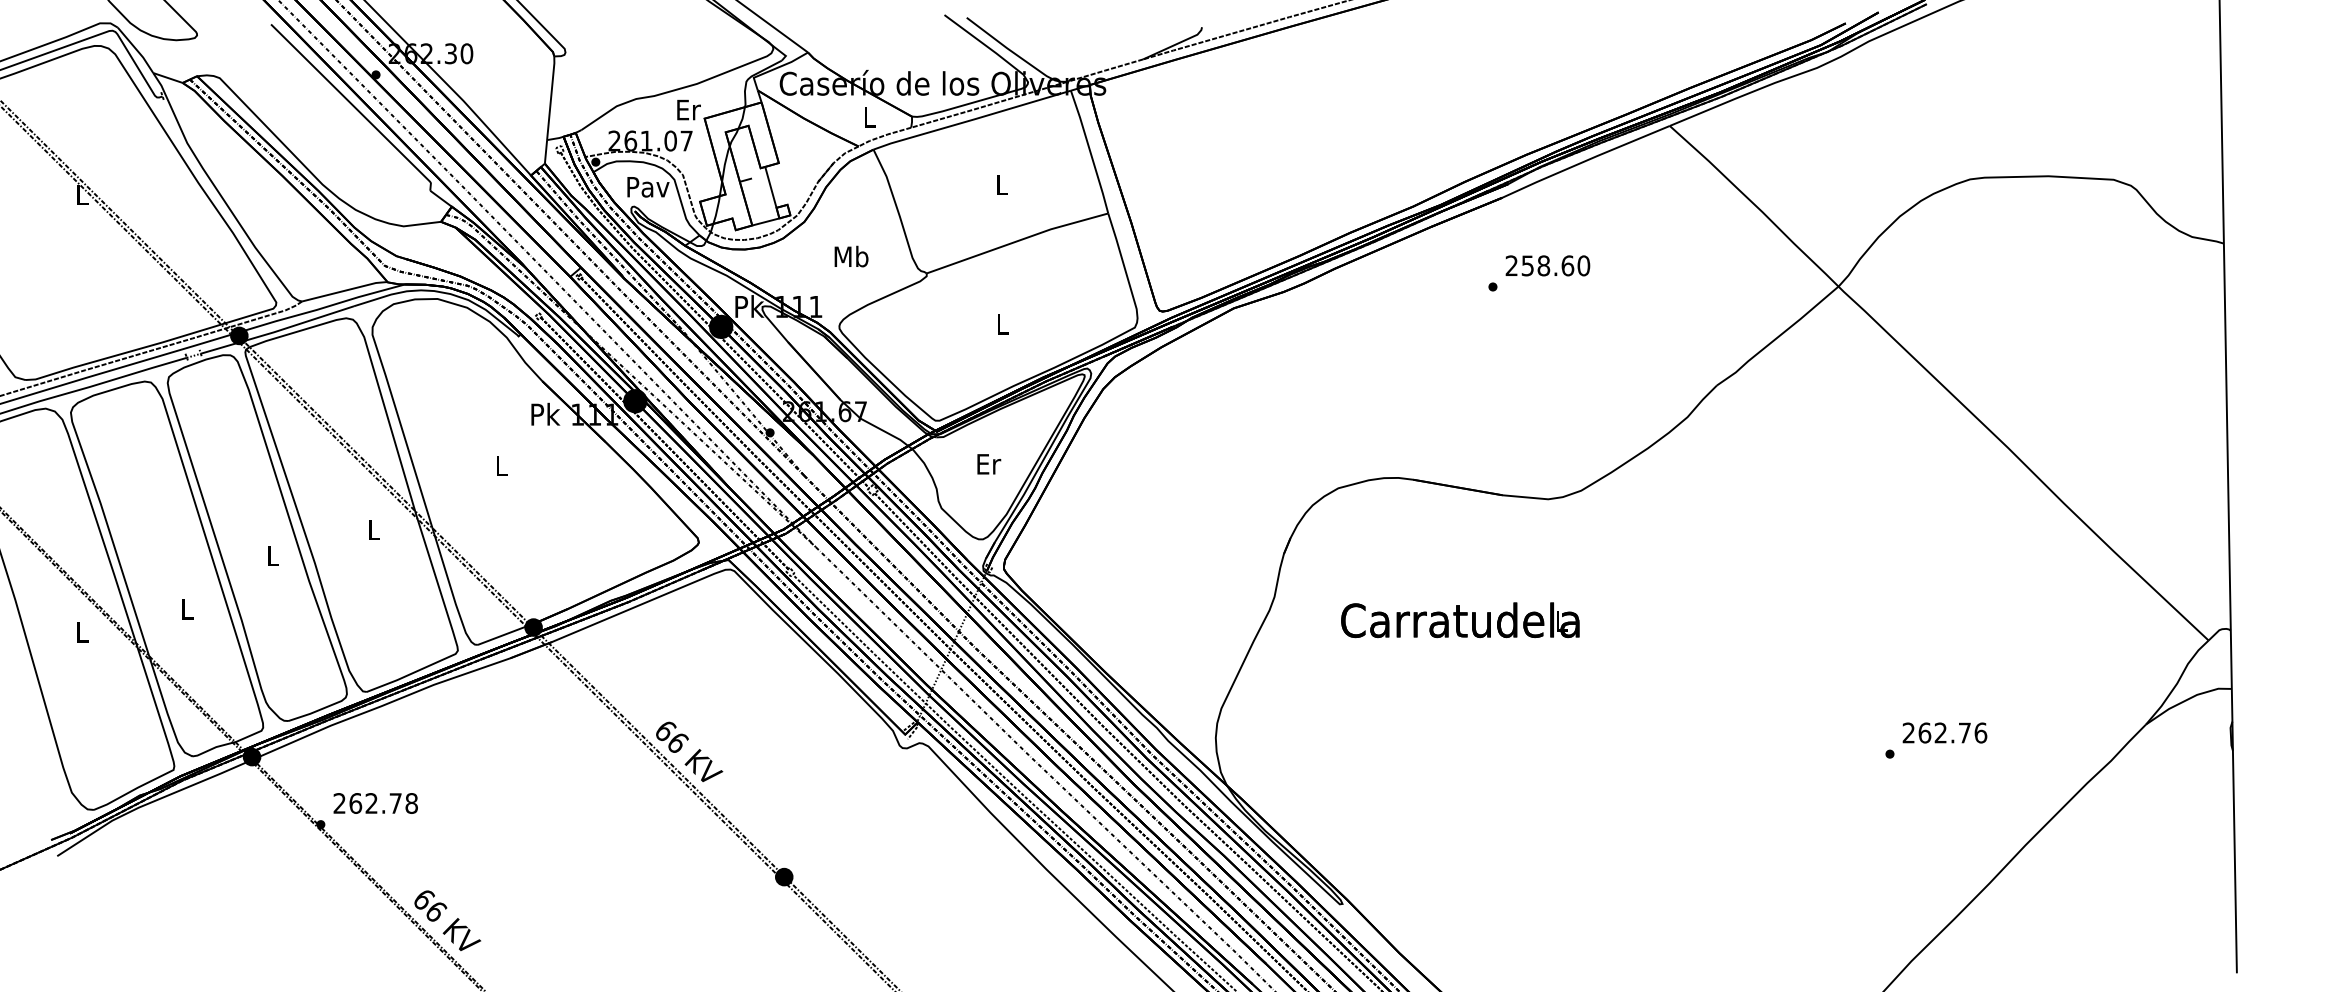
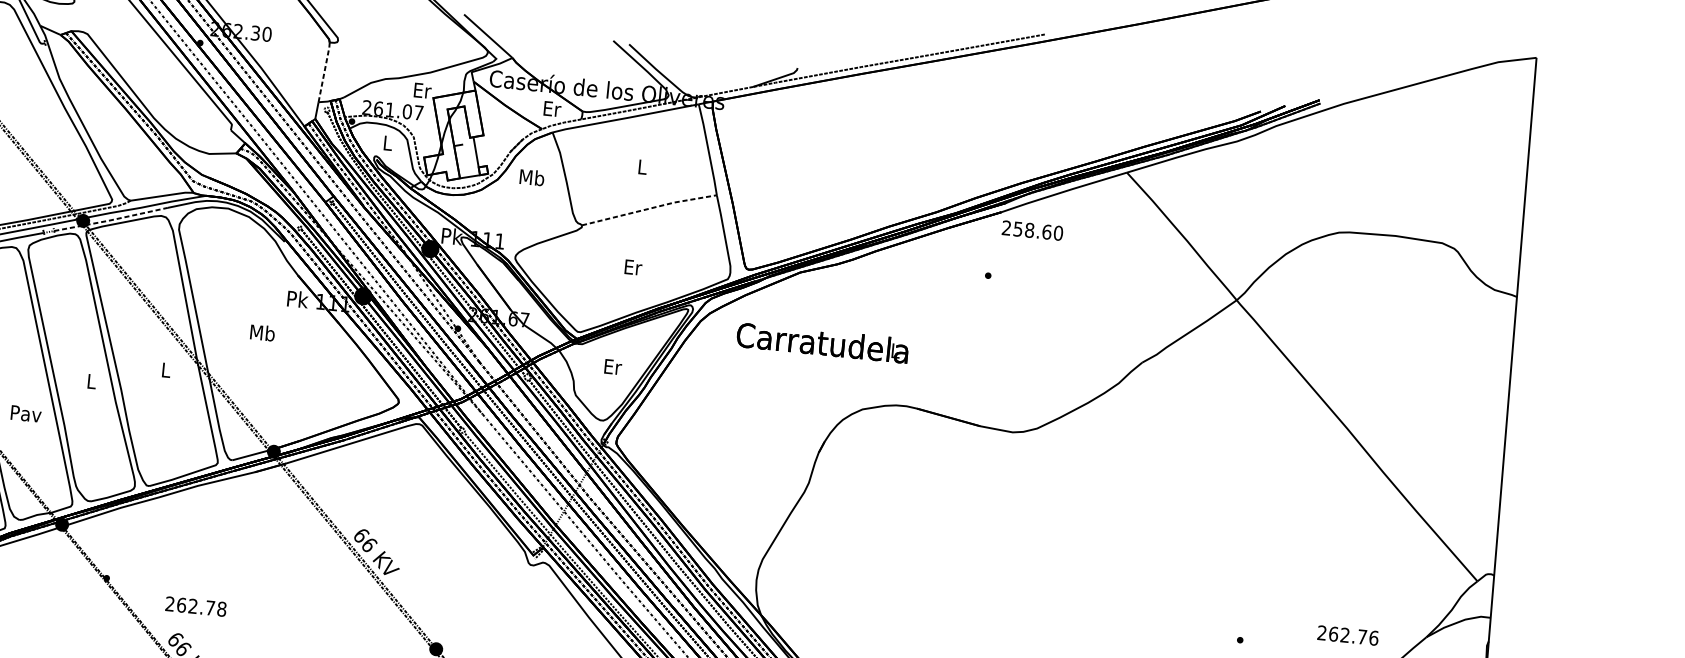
line: (551, 97) -> (324, 71), solid -> dashed
text: (870, 117) -> (552, 109), L -> Er
text: (648, 187) -> (388, 143), Pav -> L
line: (1018, 241) -> (650, 208), solid -> dashed
text: (851, 256) -> (532, 177), moved
text: (1547, 265) -> (1032, 230), moved
text: (1003, 324) -> (633, 267), L -> Er
line: (277, 331) -> (110, 220), solid -> dashed
text: (501, 465) -> (262, 332), L -> Mb
text: (187, 609) -> (26, 413), L -> Pav
text: (1460, 620) -> (822, 343), moved
text: (1944, 732) -> (1347, 635), moved
text: (375, 803) -> (195, 606), moved

